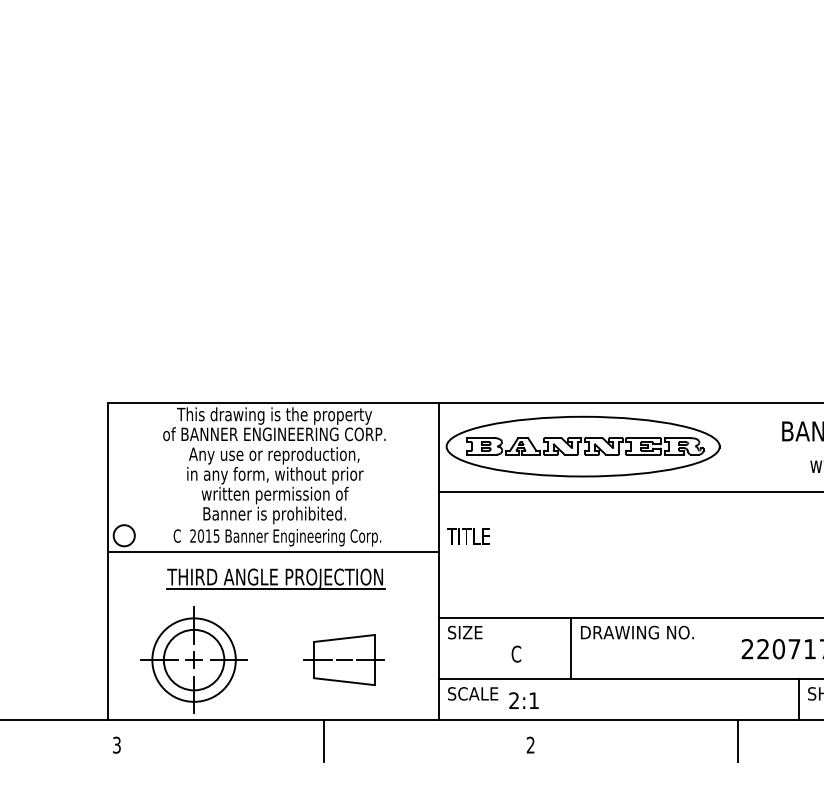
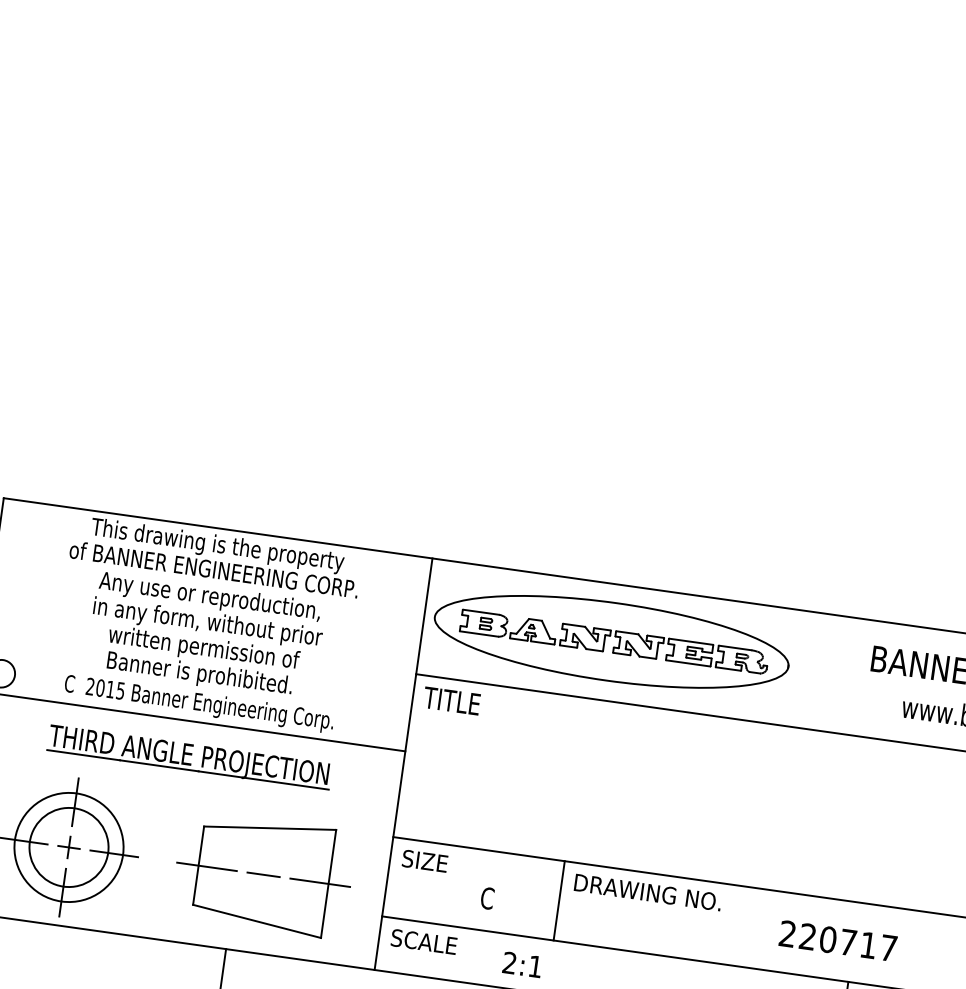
text: (468, 536) -> (451, 701), moved
part: (344, 659) -> (263, 874), size x1.67
text: (523, 700) -> (521, 964), moved

